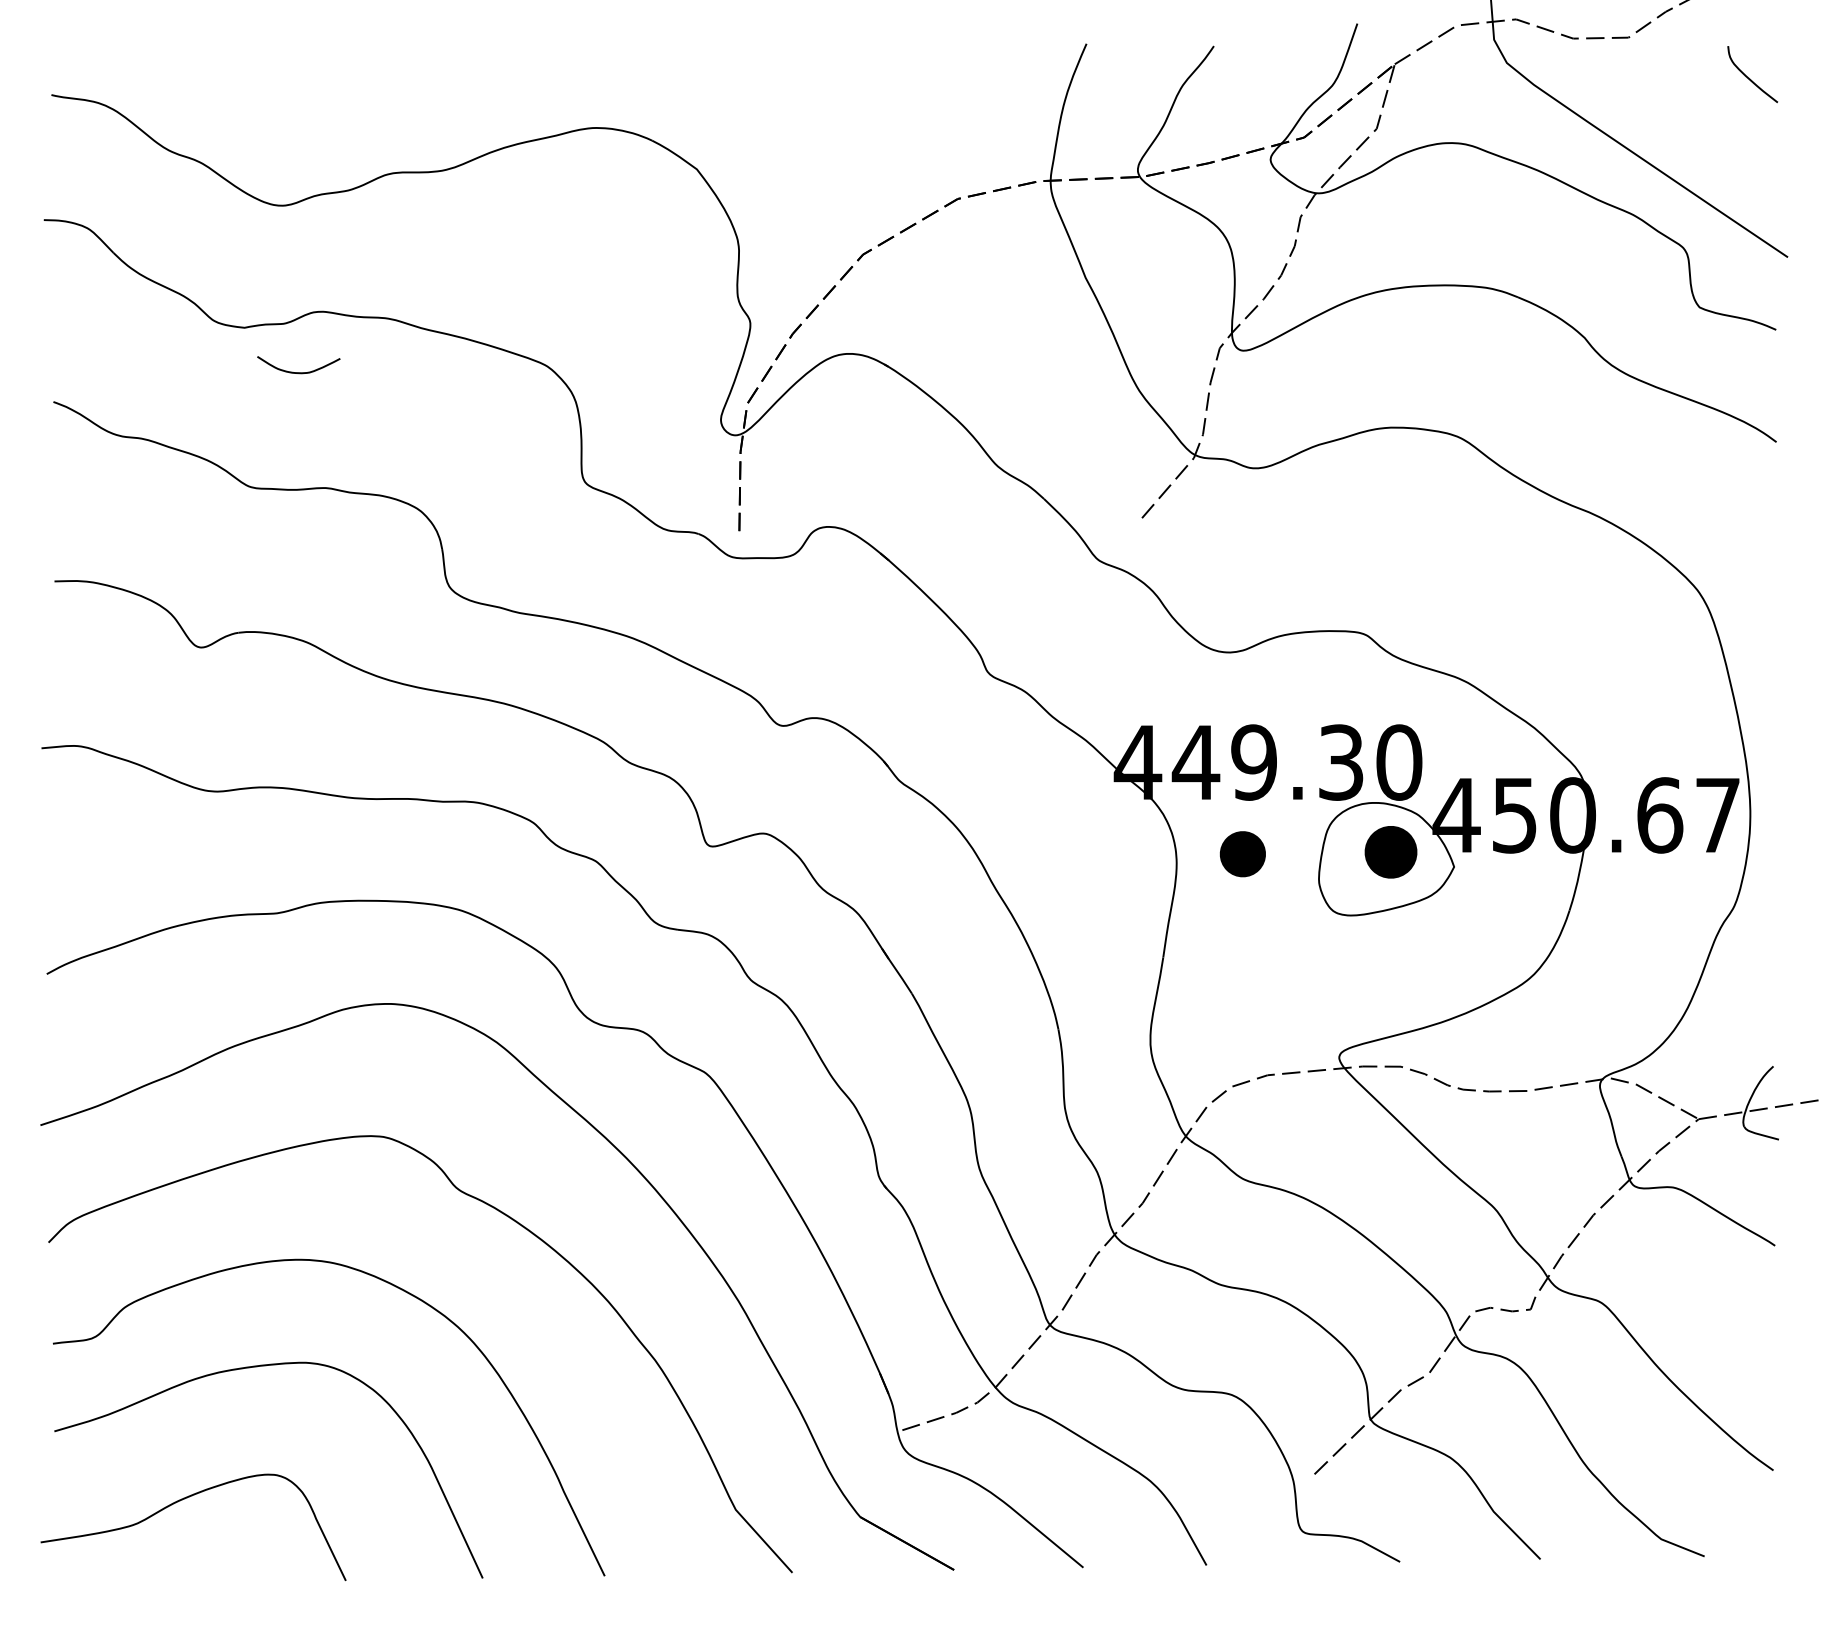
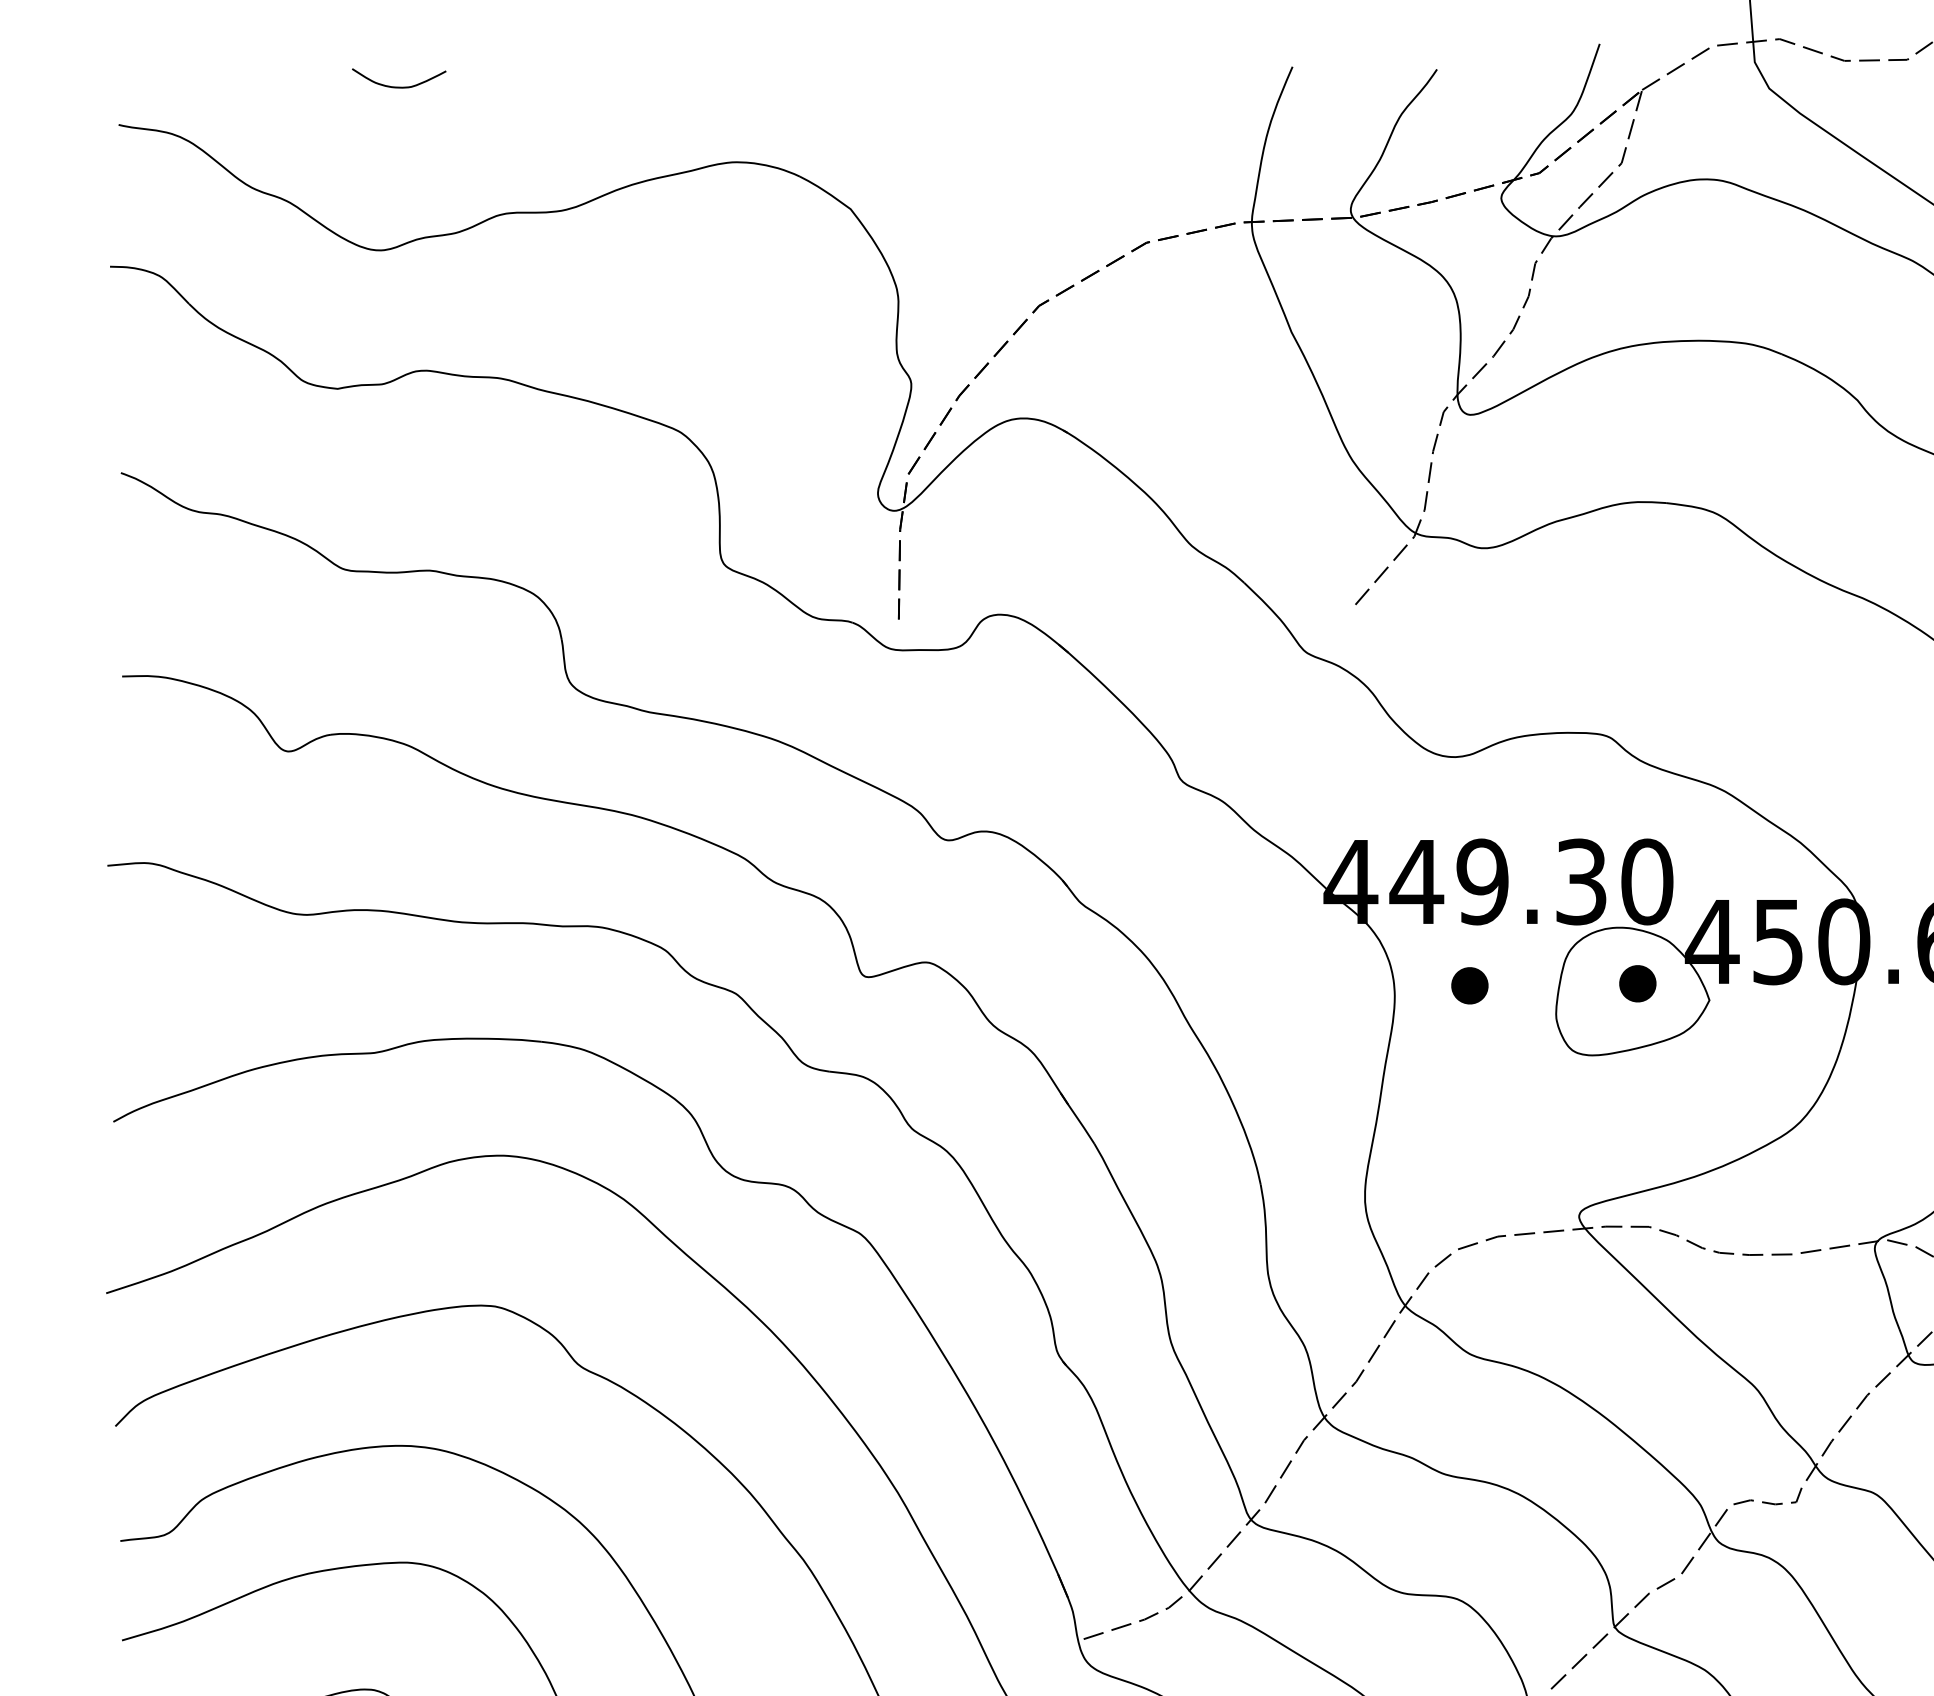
curve: (298, 372) -> (398, 86), moved
part: (1390, 852) -> (1637, 983), size x0.62
part: (1242, 853) -> (1469, 985), size x0.71

